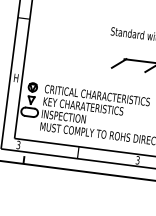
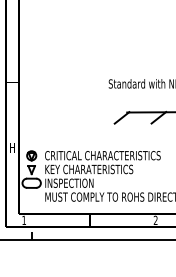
text: (18, 145) -> (24, 220), 3 -> 1
text: (137, 160) -> (155, 220), 3 -> 2

